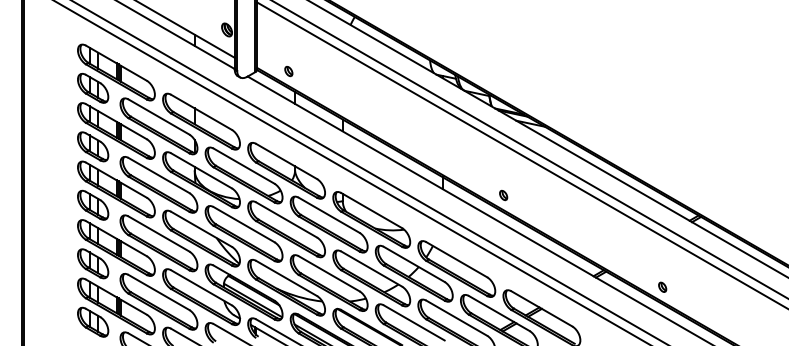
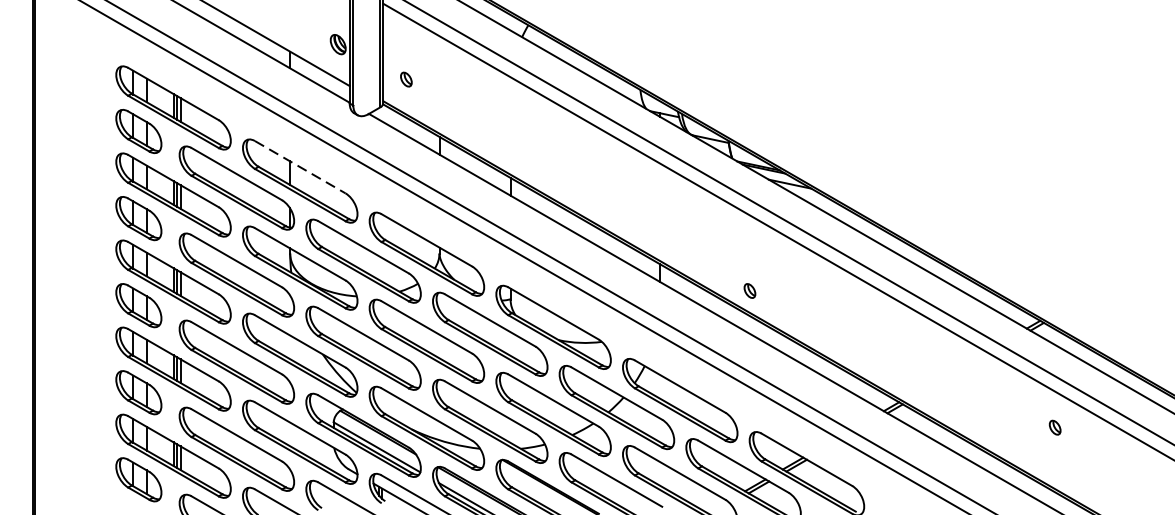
part: (288, 71) -> (405, 79), moved
line: (201, 112) -> (300, 167), solid -> dashed
part: (662, 286) -> (1054, 426), moved

